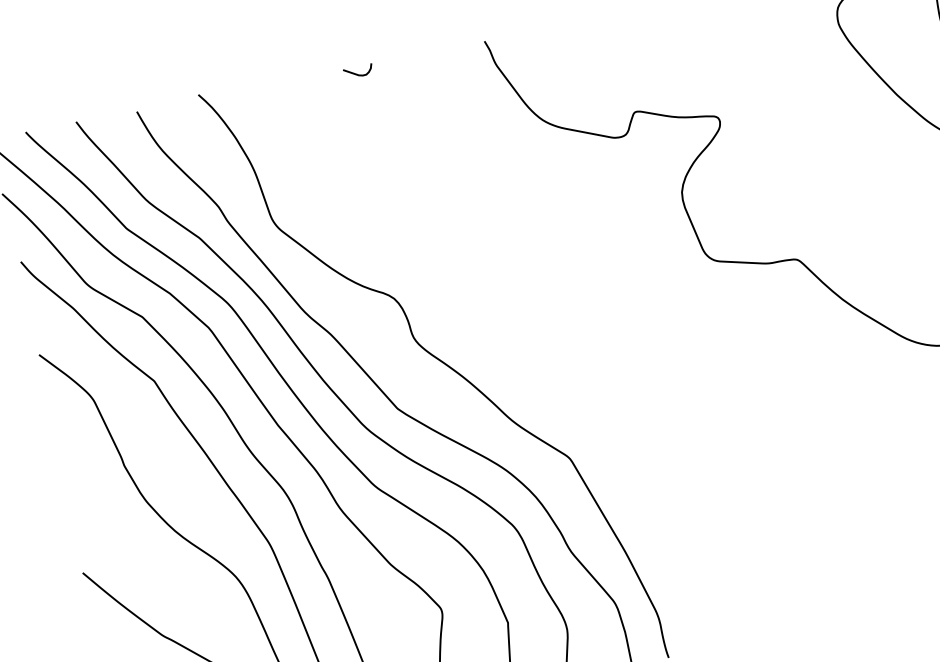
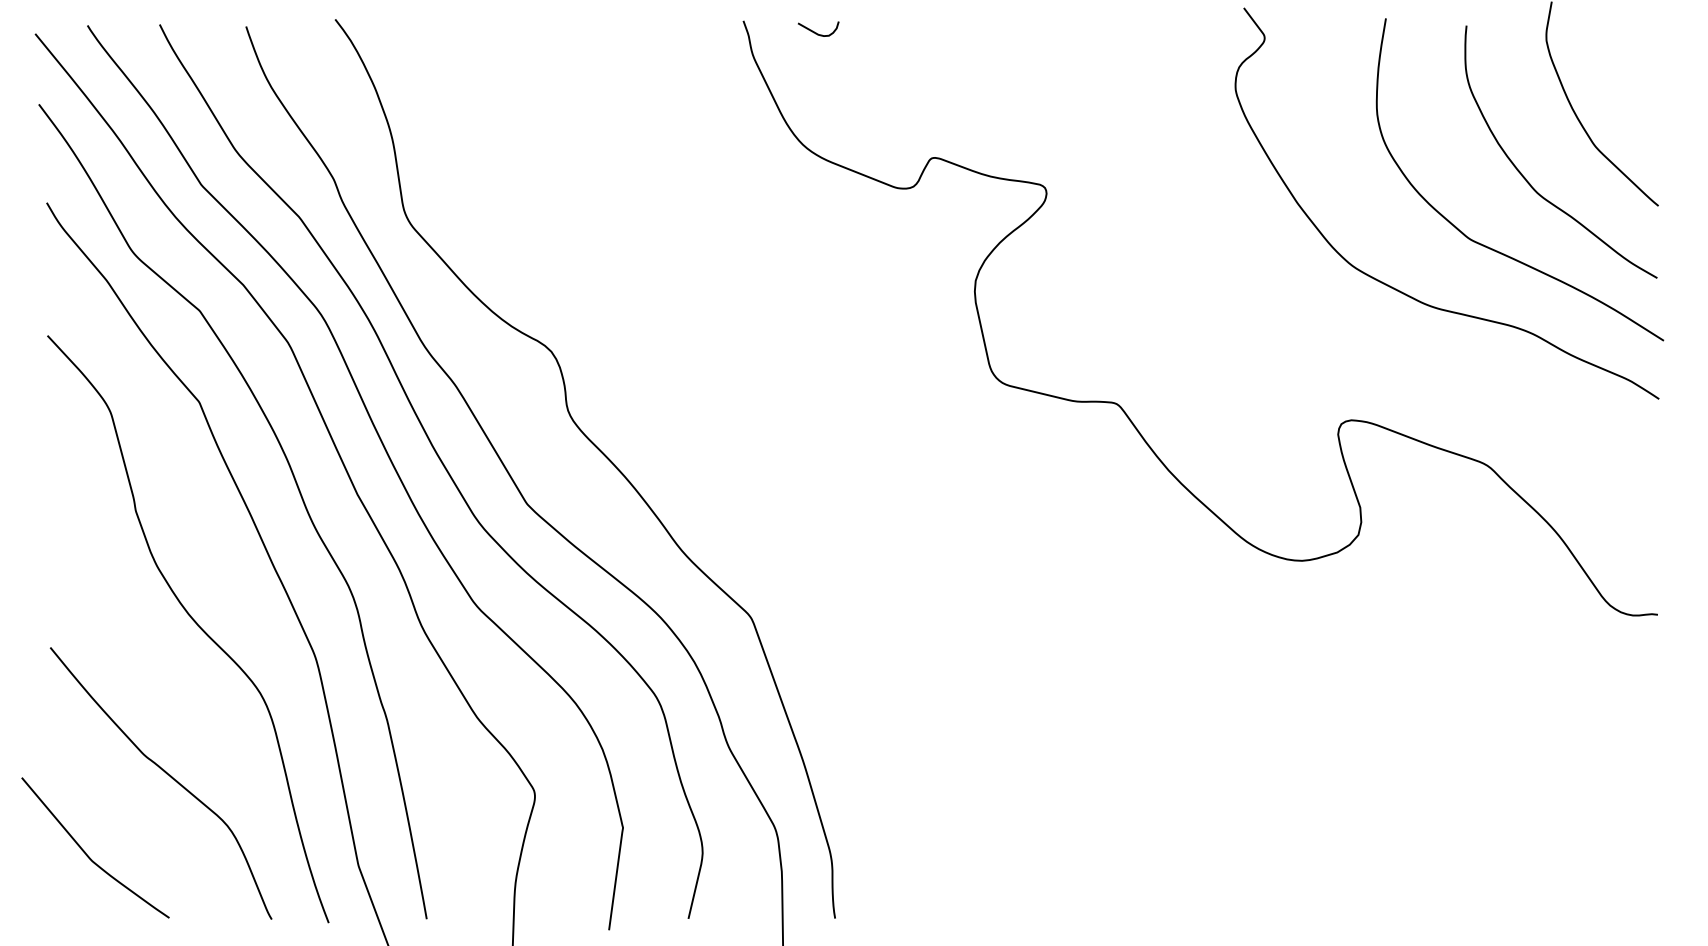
curve: (357, 74) -> (816, 32), moved

